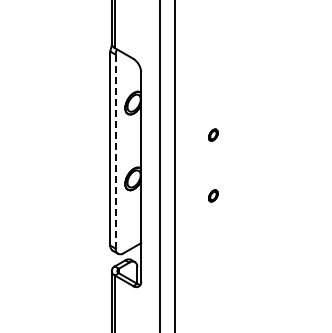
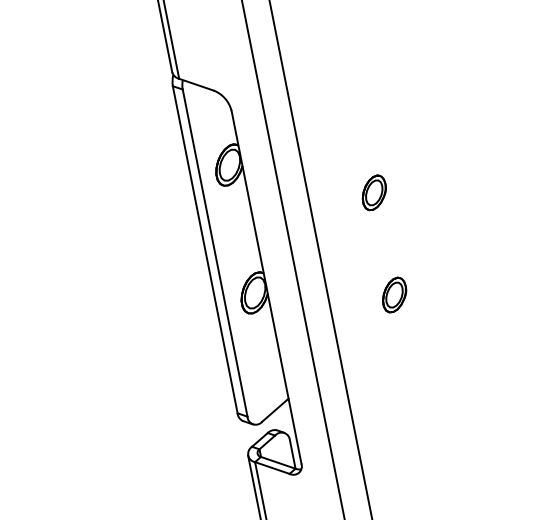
part: (213, 134) -> (374, 191), size x1.67
line: (115, 151) -> (214, 252), dashed -> solid
part: (213, 195) -> (394, 294), size x1.67

